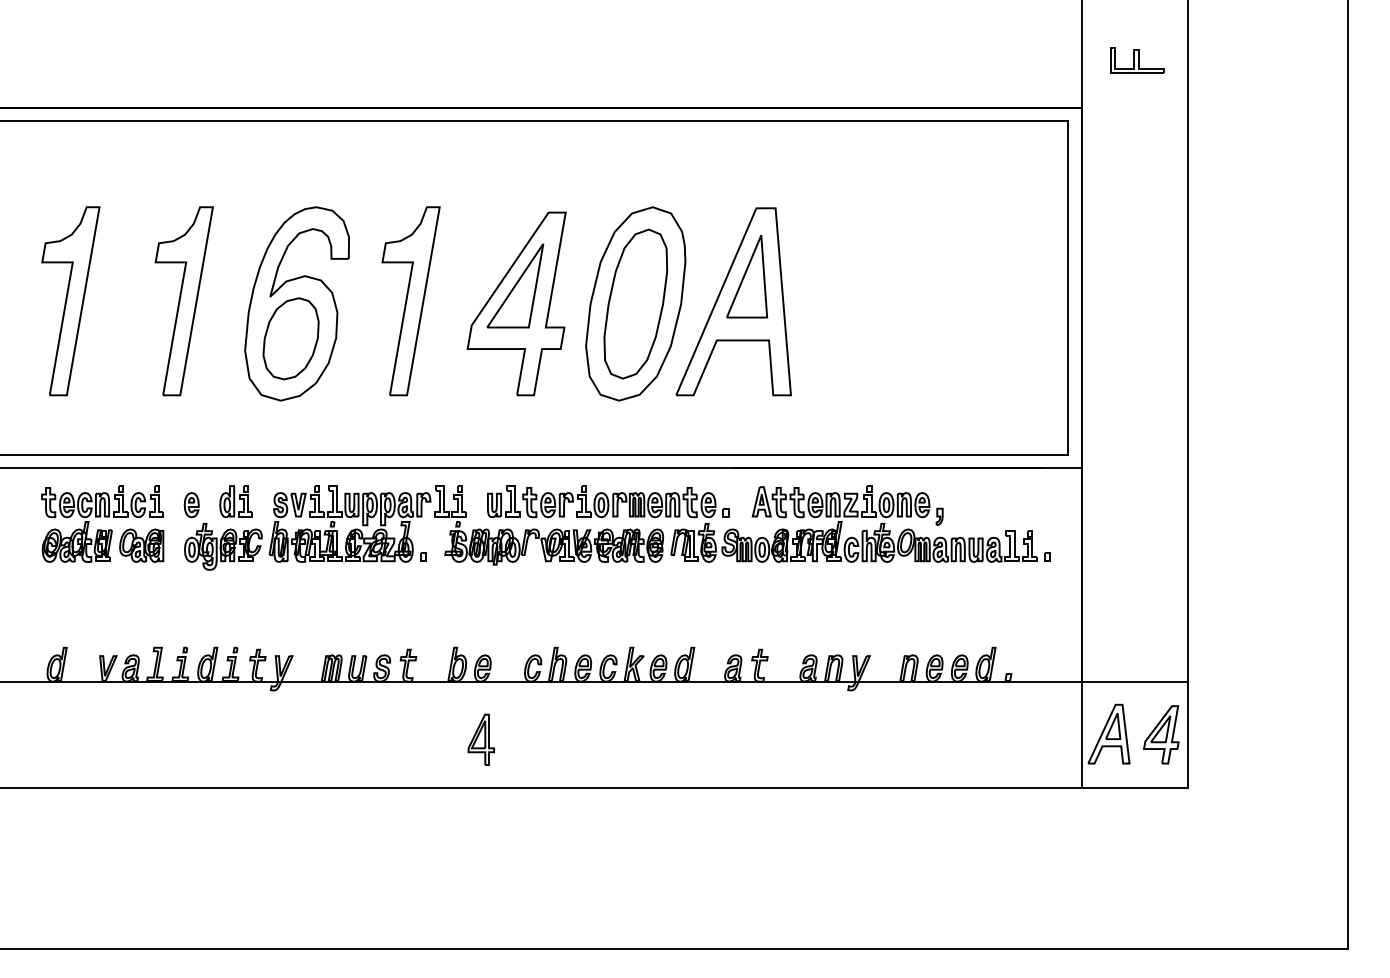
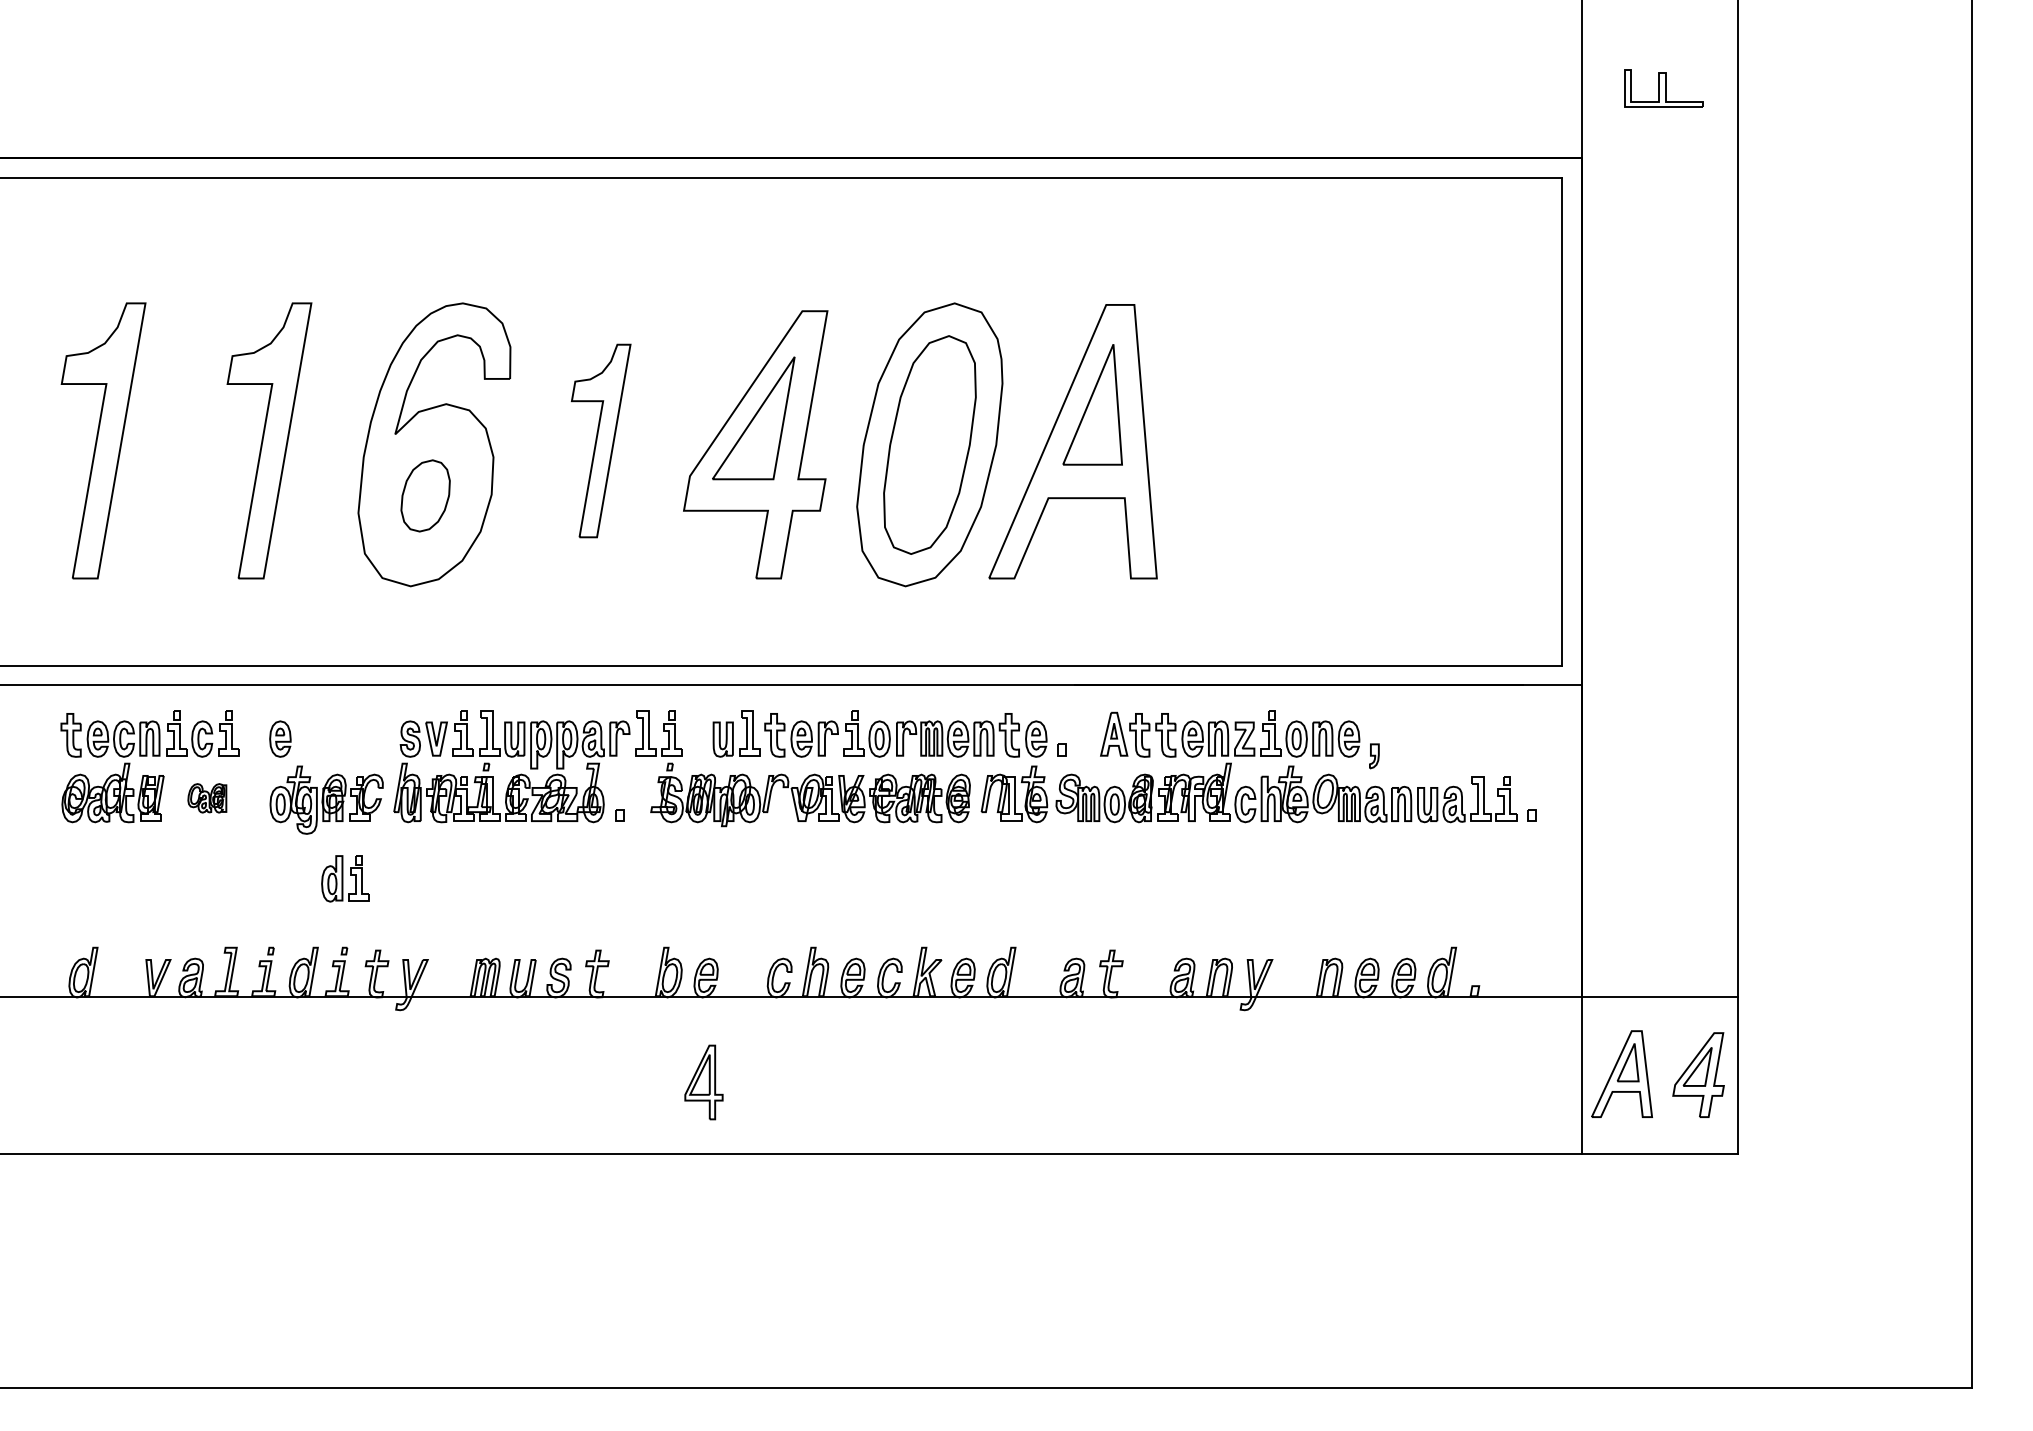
part: (410, 301) -> (600, 441), size x0.7
part: (290, 338) -> (424, 495), size x0.6
part: (235, 501) -> (344, 878), moved
part: (141, 545) -> (206, 798), size x0.6

